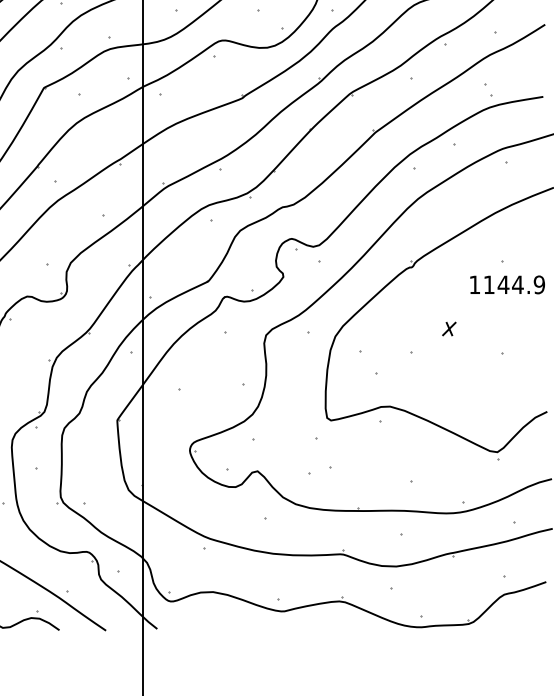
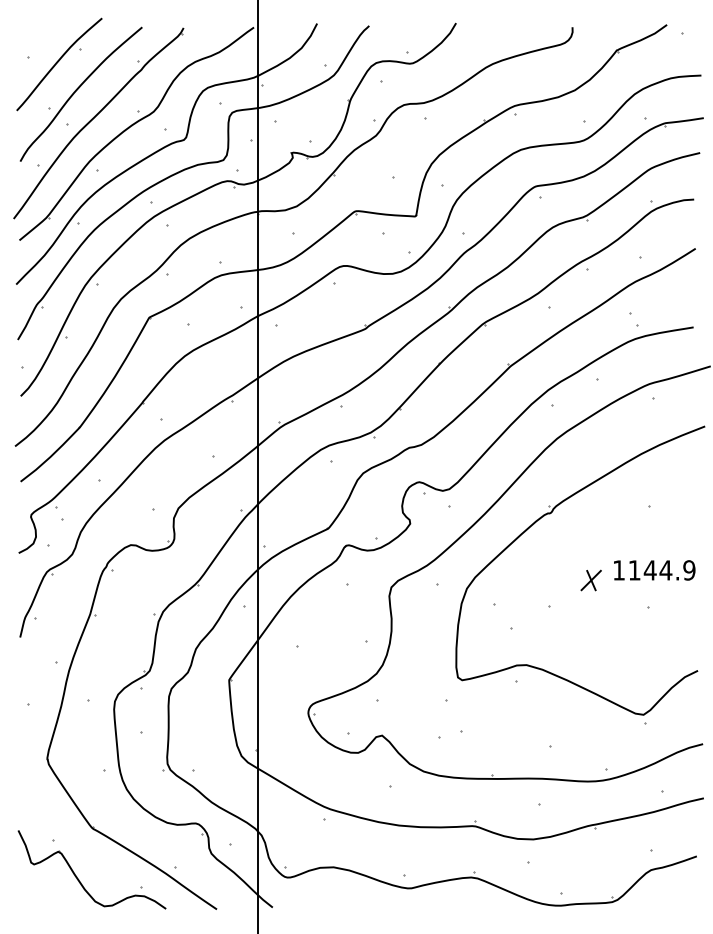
text: (507, 284) -> (654, 570), moved
part: (448, 329) -> (590, 580), size x1.43

